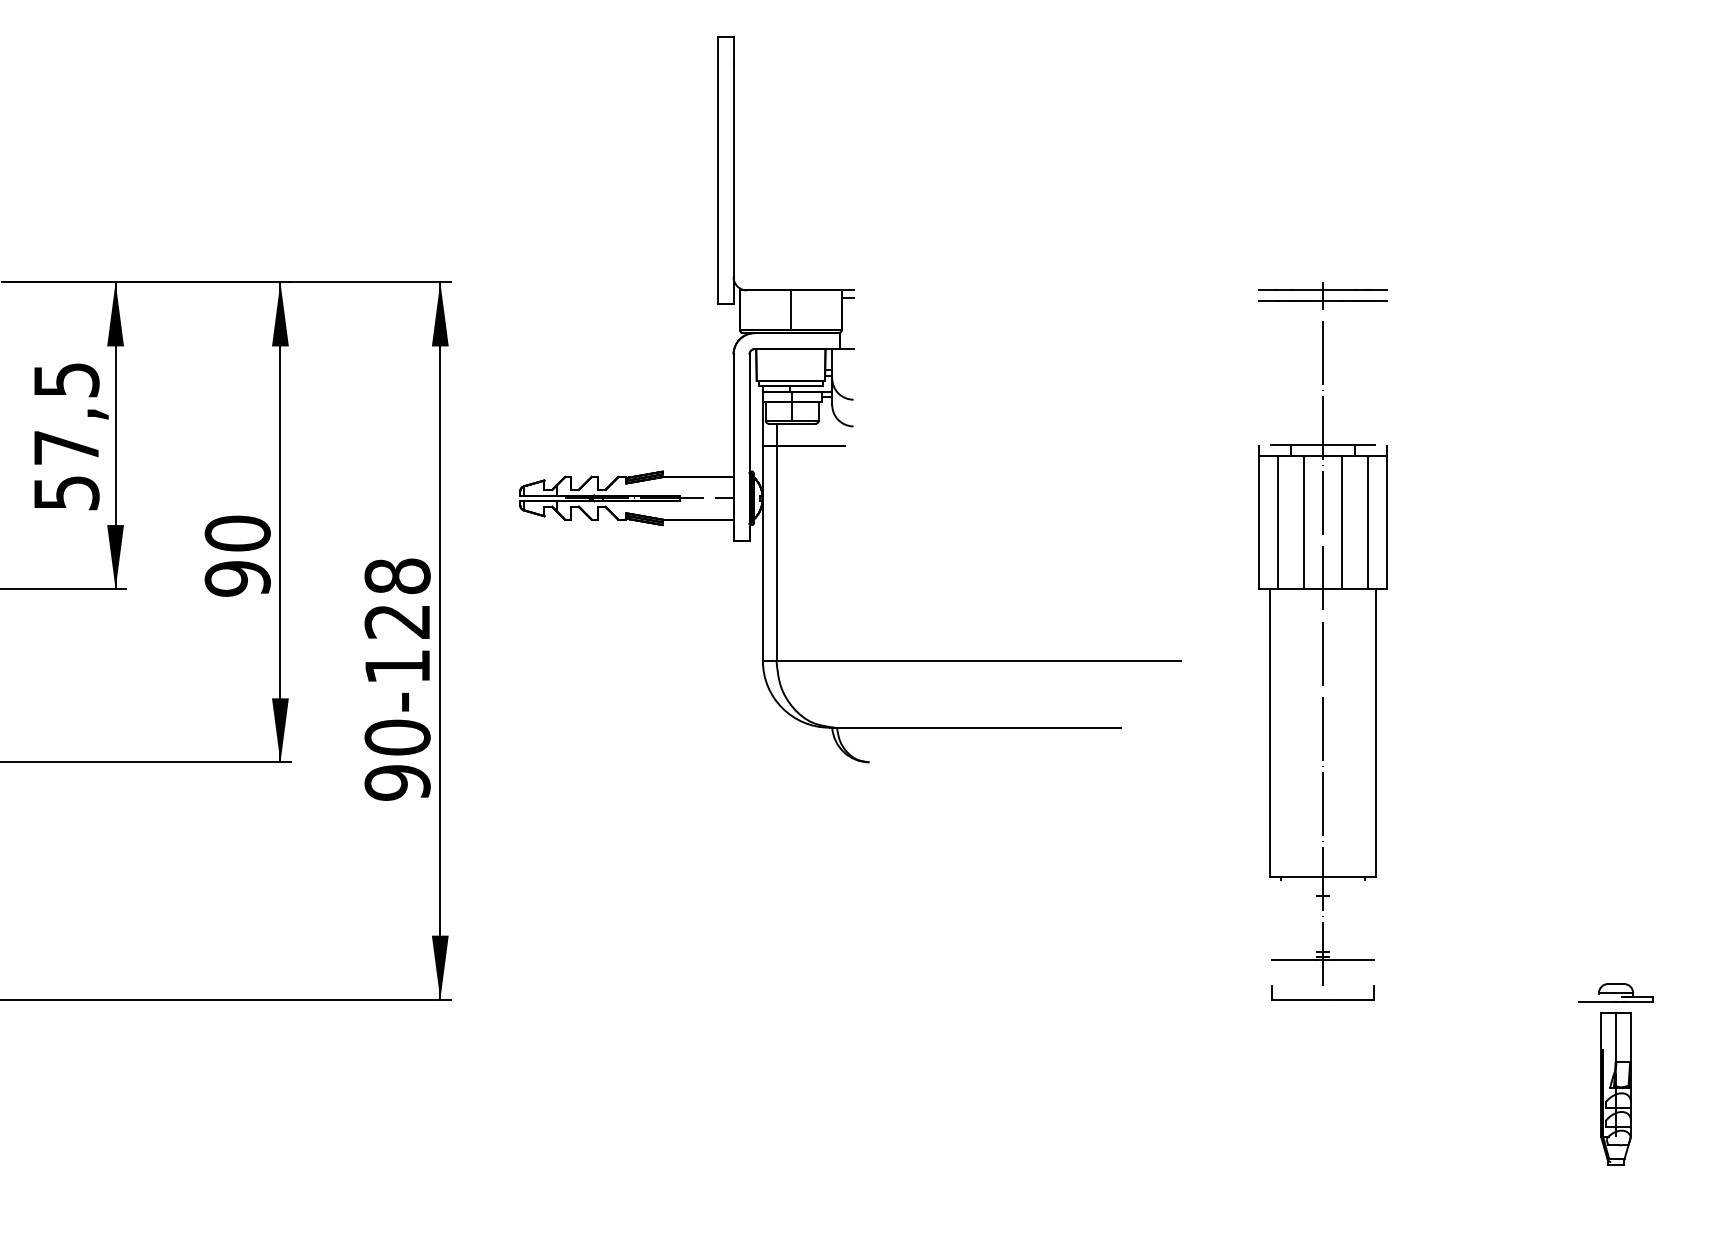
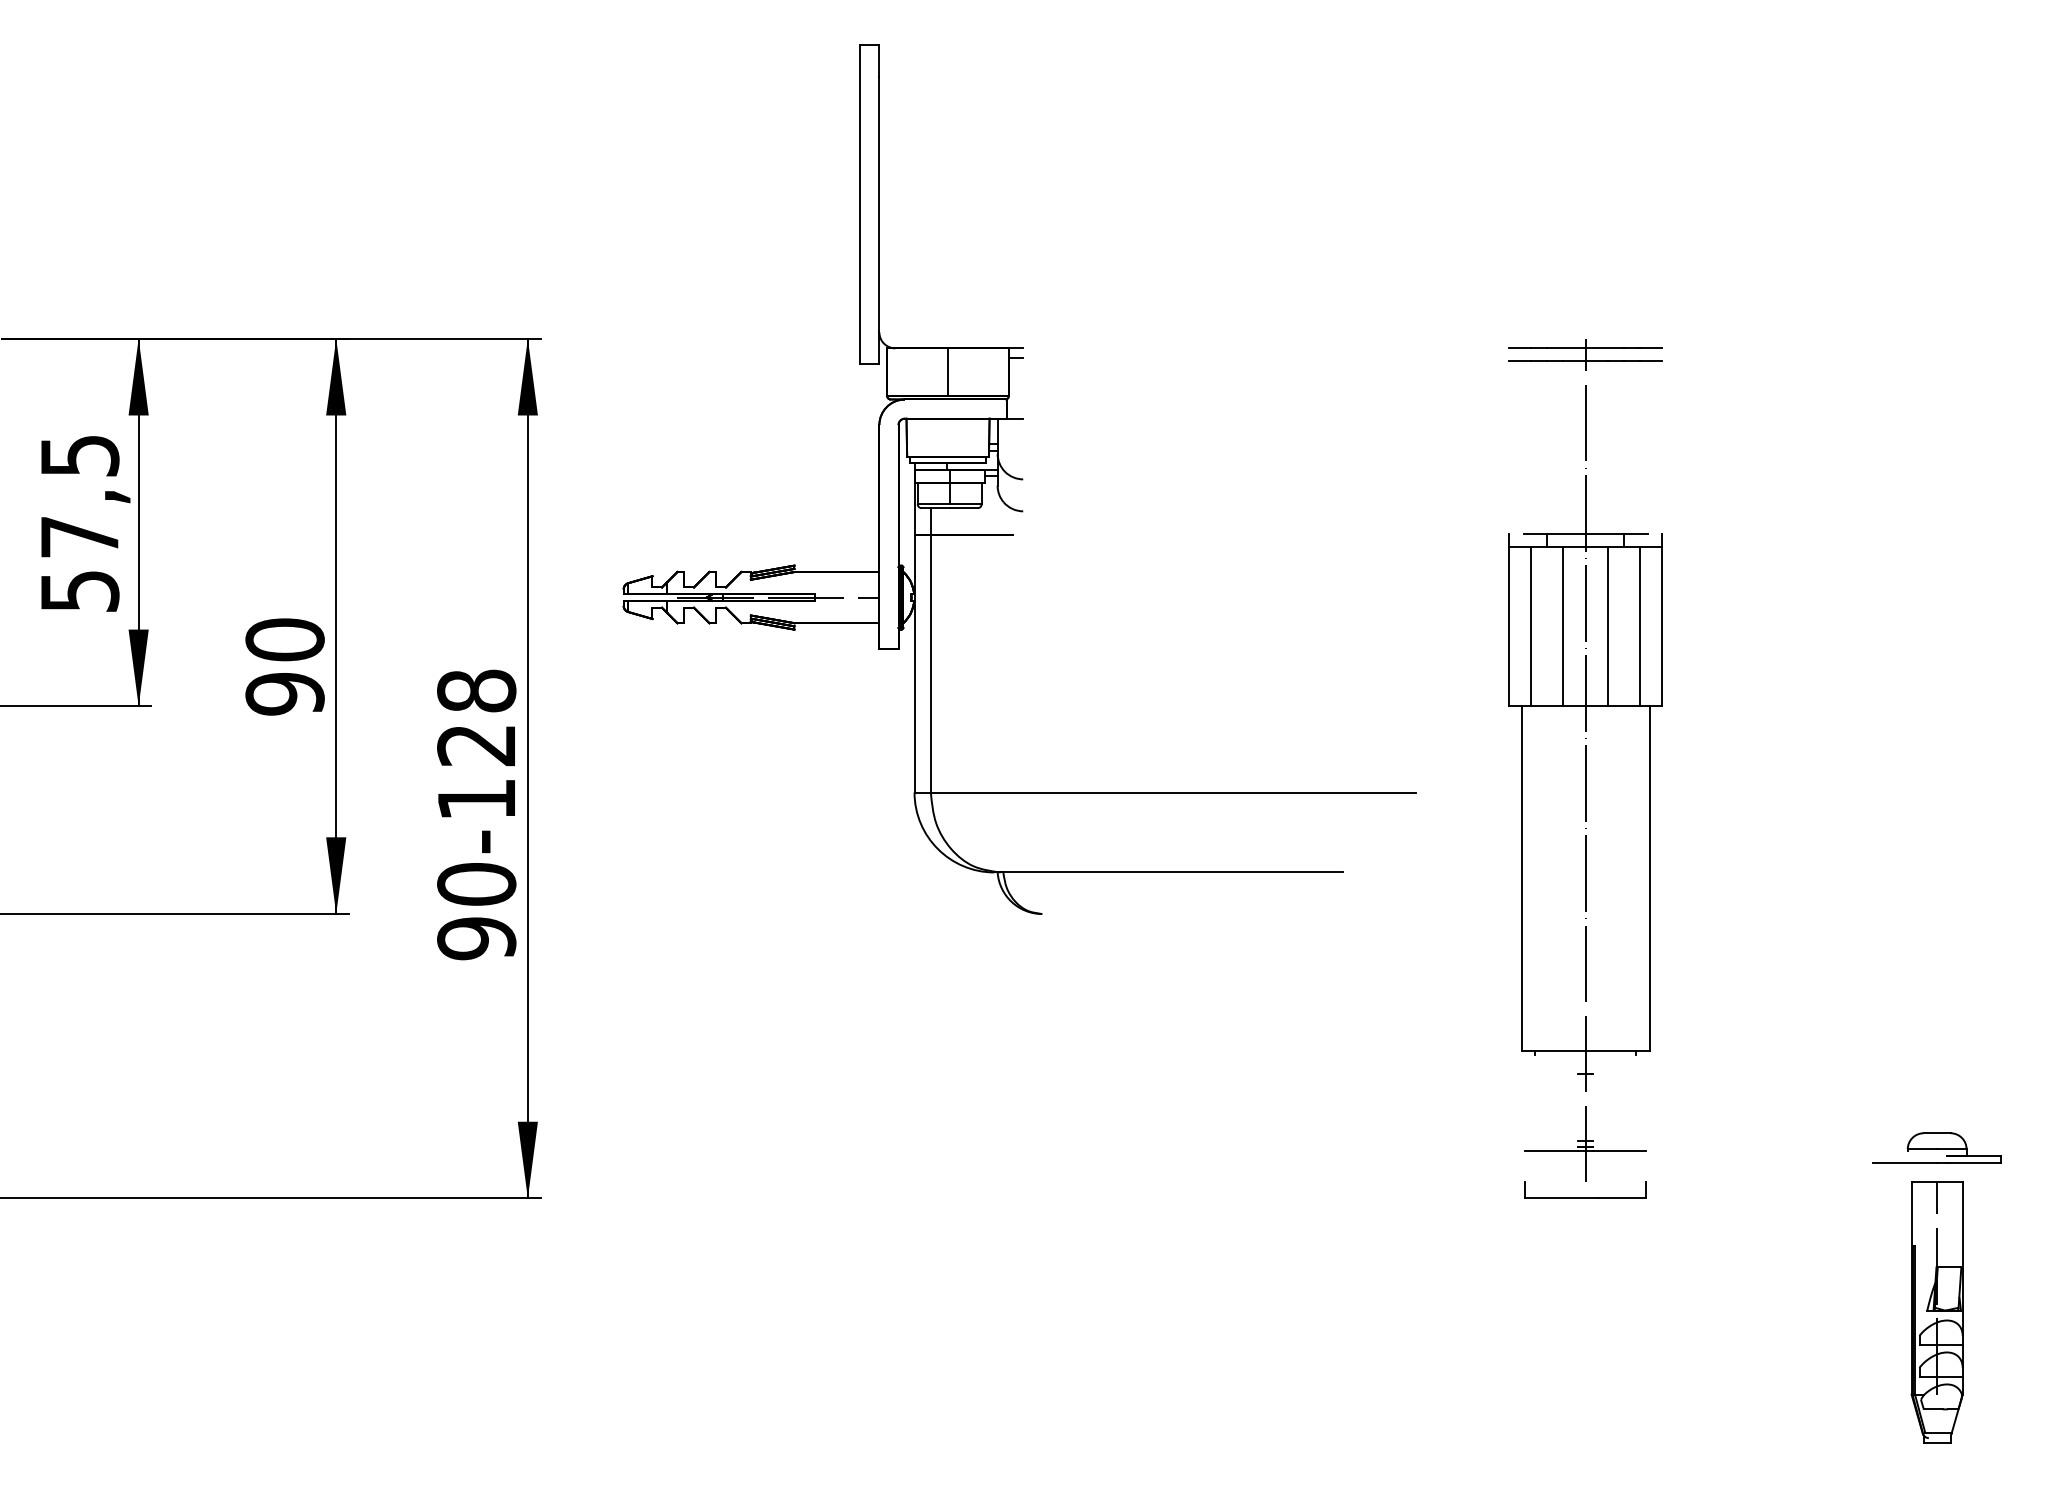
part: (1615, 1073) -> (1936, 1287), size x1.43

